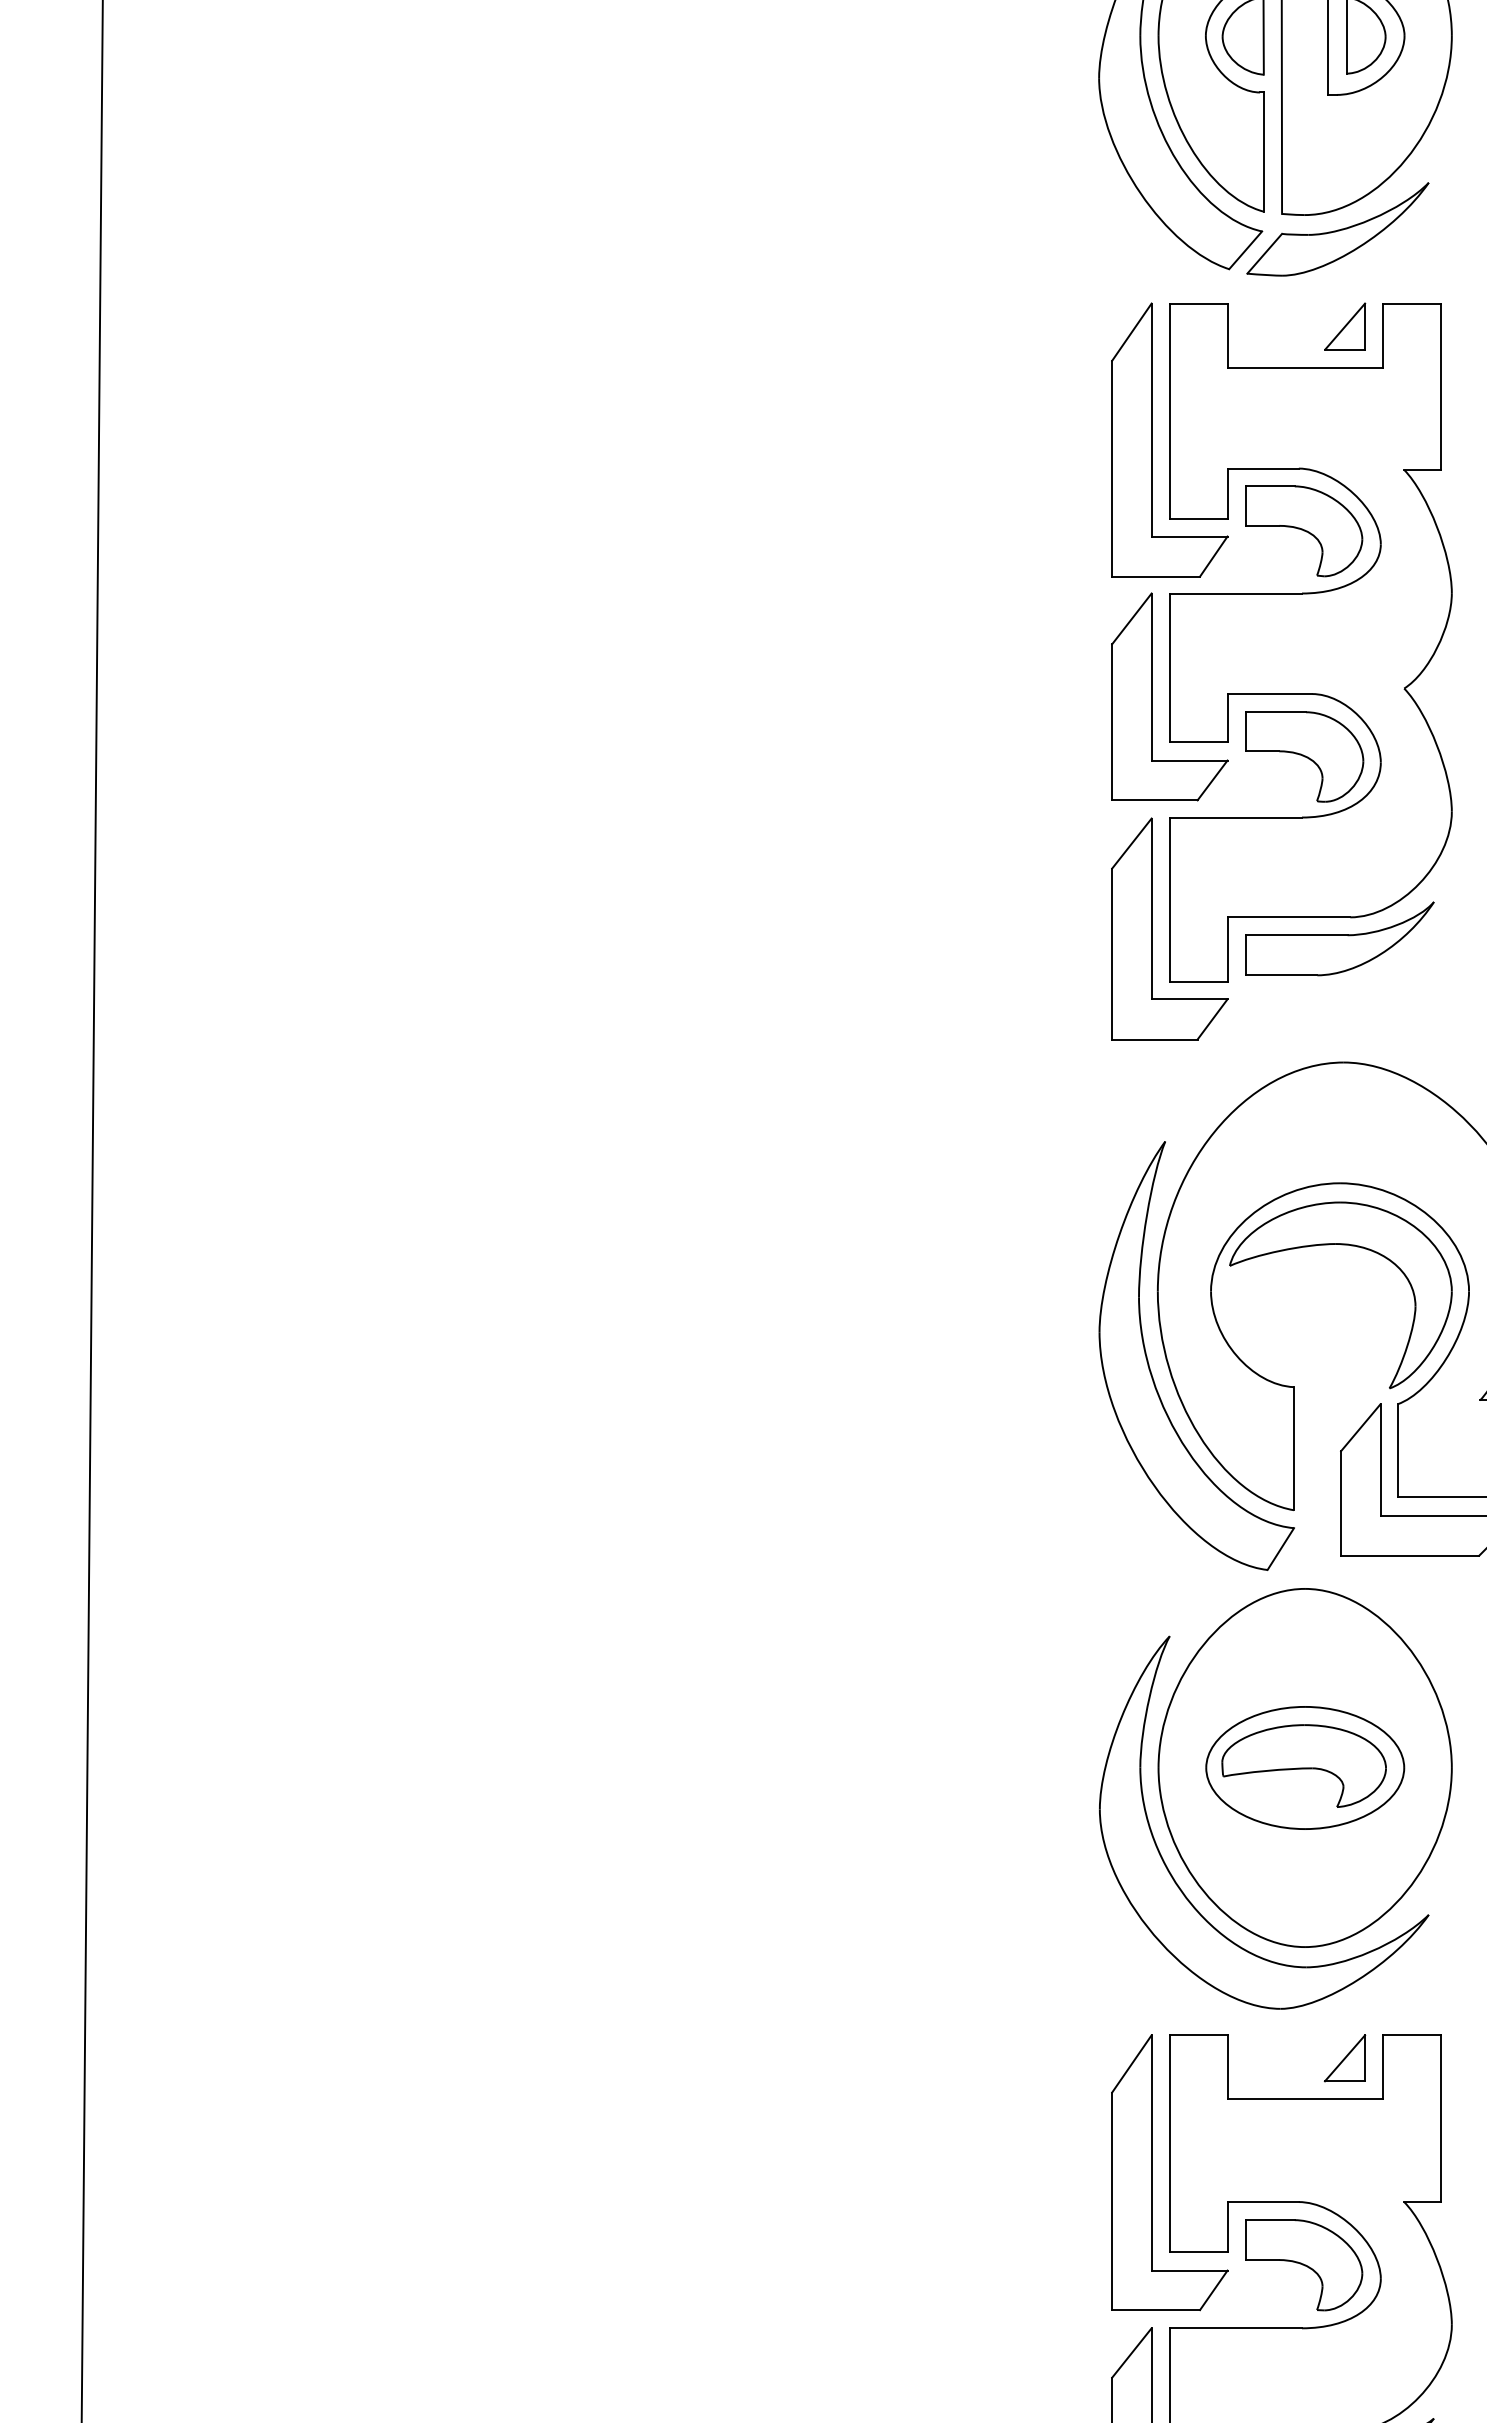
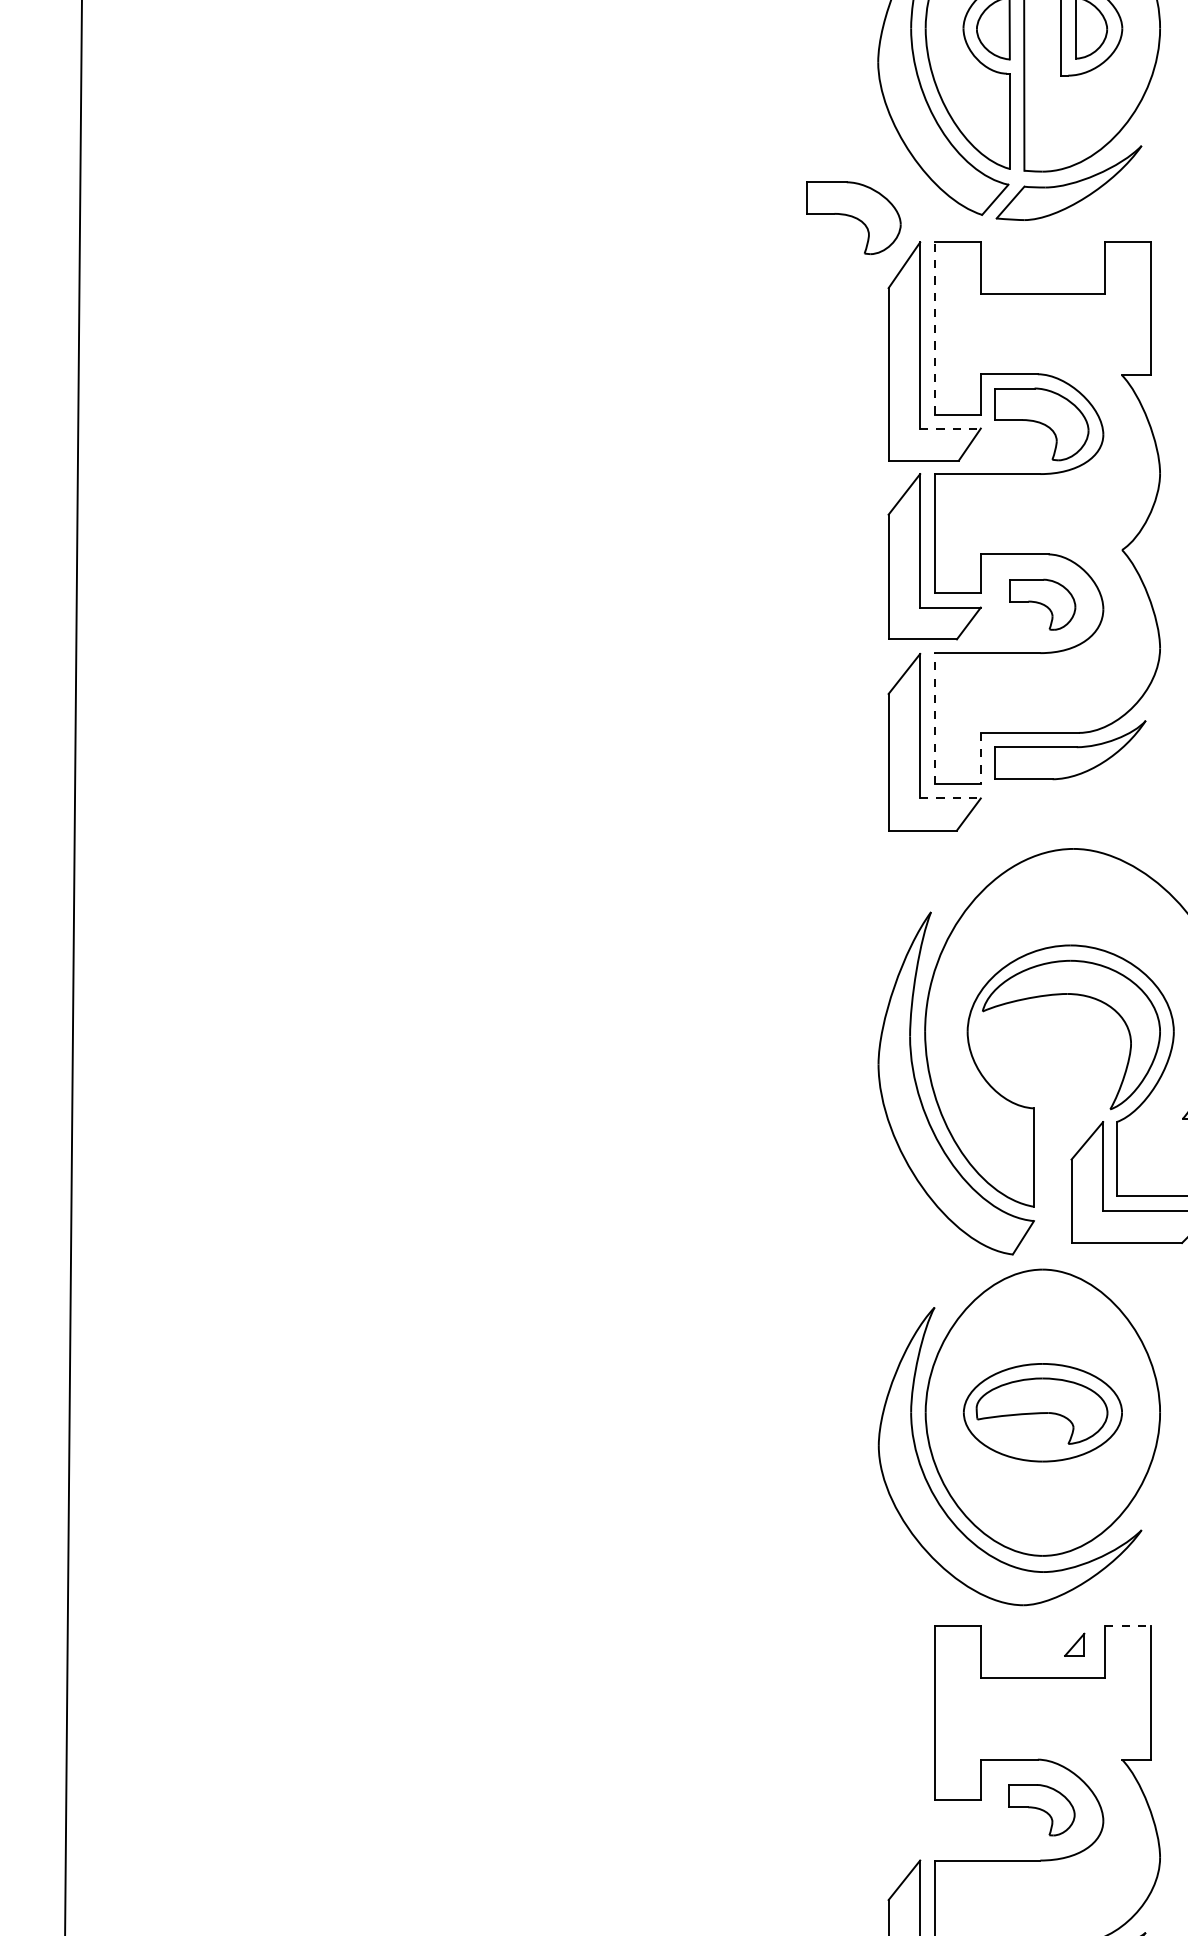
part: (1069, 273) -> (854, 218), added
part: (1345, 326) -> (1075, 260), removed
line: (1169, 411) -> (934, 328), solid -> dashed
line: (1189, 536) -> (950, 428), solid -> dashed
part: (1304, 756) -> (1042, 604), size x0.7
line: (1169, 899) -> (934, 718), solid -> dashed
line: (1227, 949) -> (980, 758), solid -> dashed
line: (1189, 999) -> (950, 798), solid -> dashed
line: (1412, 2035) -> (1128, 1626), solid -> dashed
part: (1344, 2058) -> (1074, 1644), size x0.6
part: (1152, 2172) -> (920, 1736), removed
part: (1304, 2265) -> (1042, 1810), size x0.7

